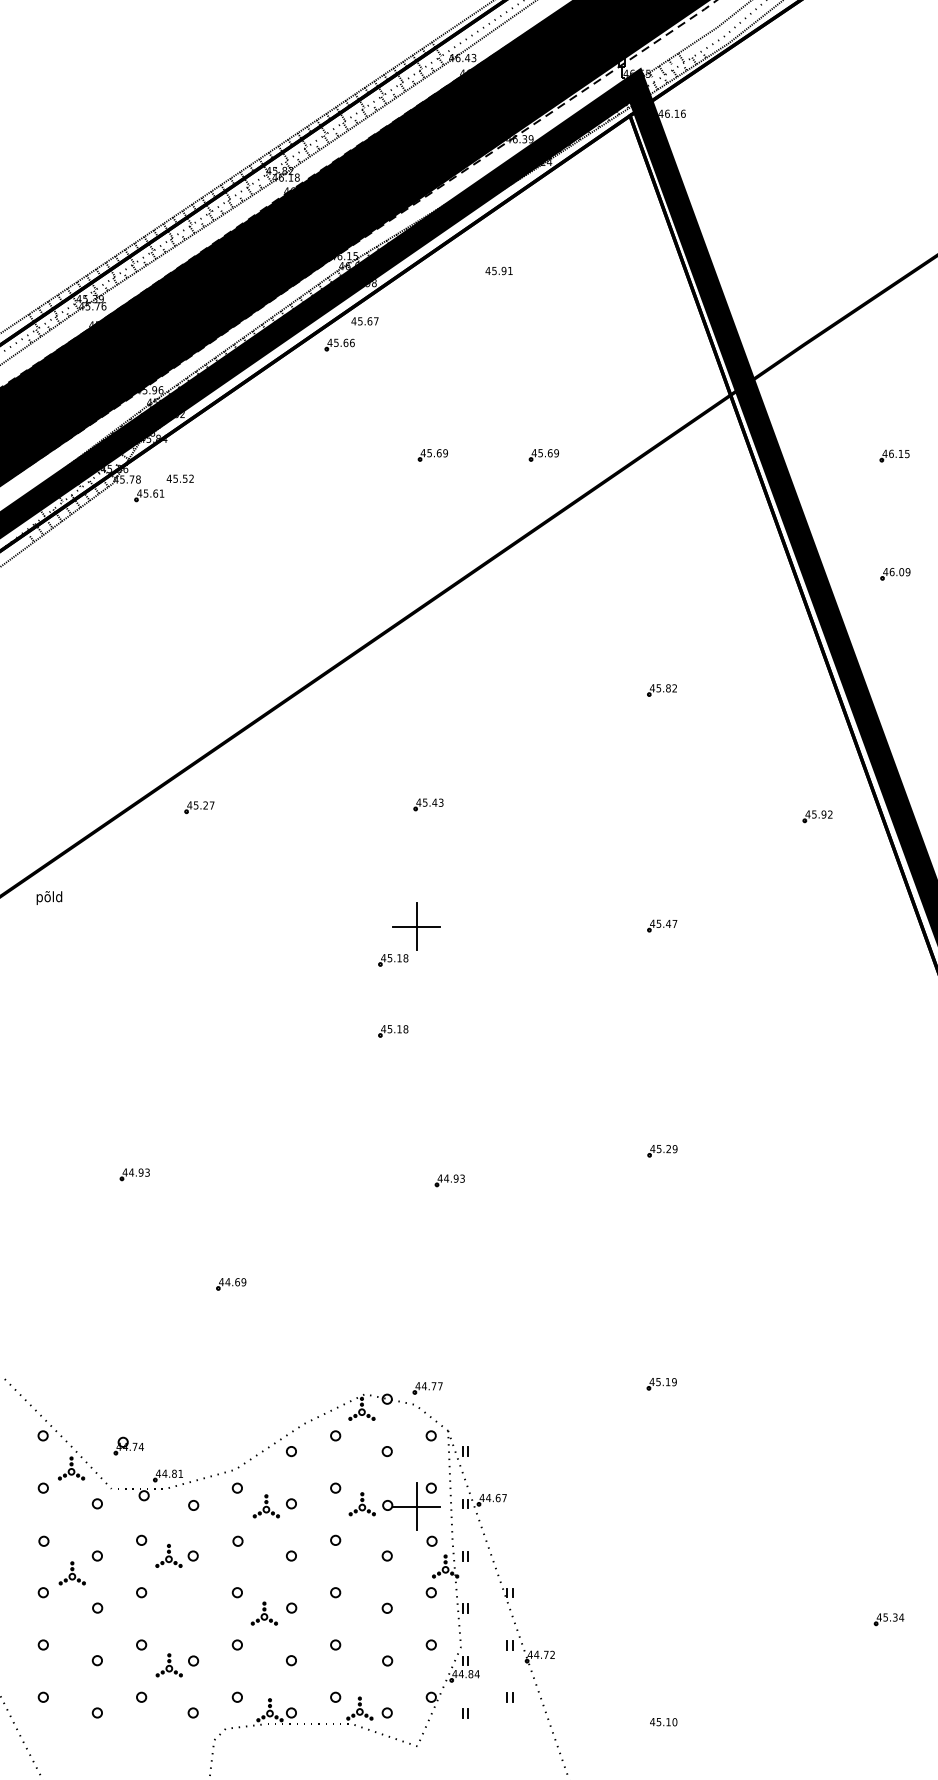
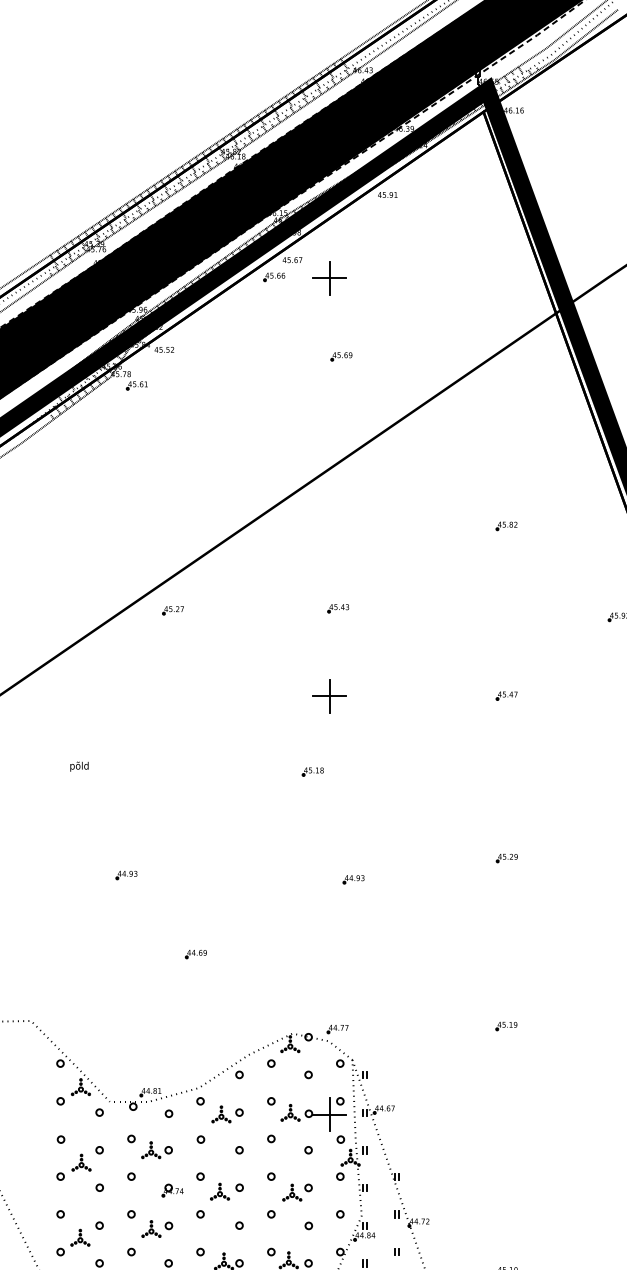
text: (498, 270) -> (387, 194), moved
part: (416, 346) -> (329, 278), added
part: (543, 455) -> (421, 356), removed
text: (179, 478) -> (163, 349), moved
text: (49, 897) -> (79, 766), moved
part: (393, 960) -> (313, 720), removed
part: (128, 1445) -> (172, 1190), moved
part: (364, 1614) -> (292, 1192), added
part: (70, 1677) -> (80, 1237), added

